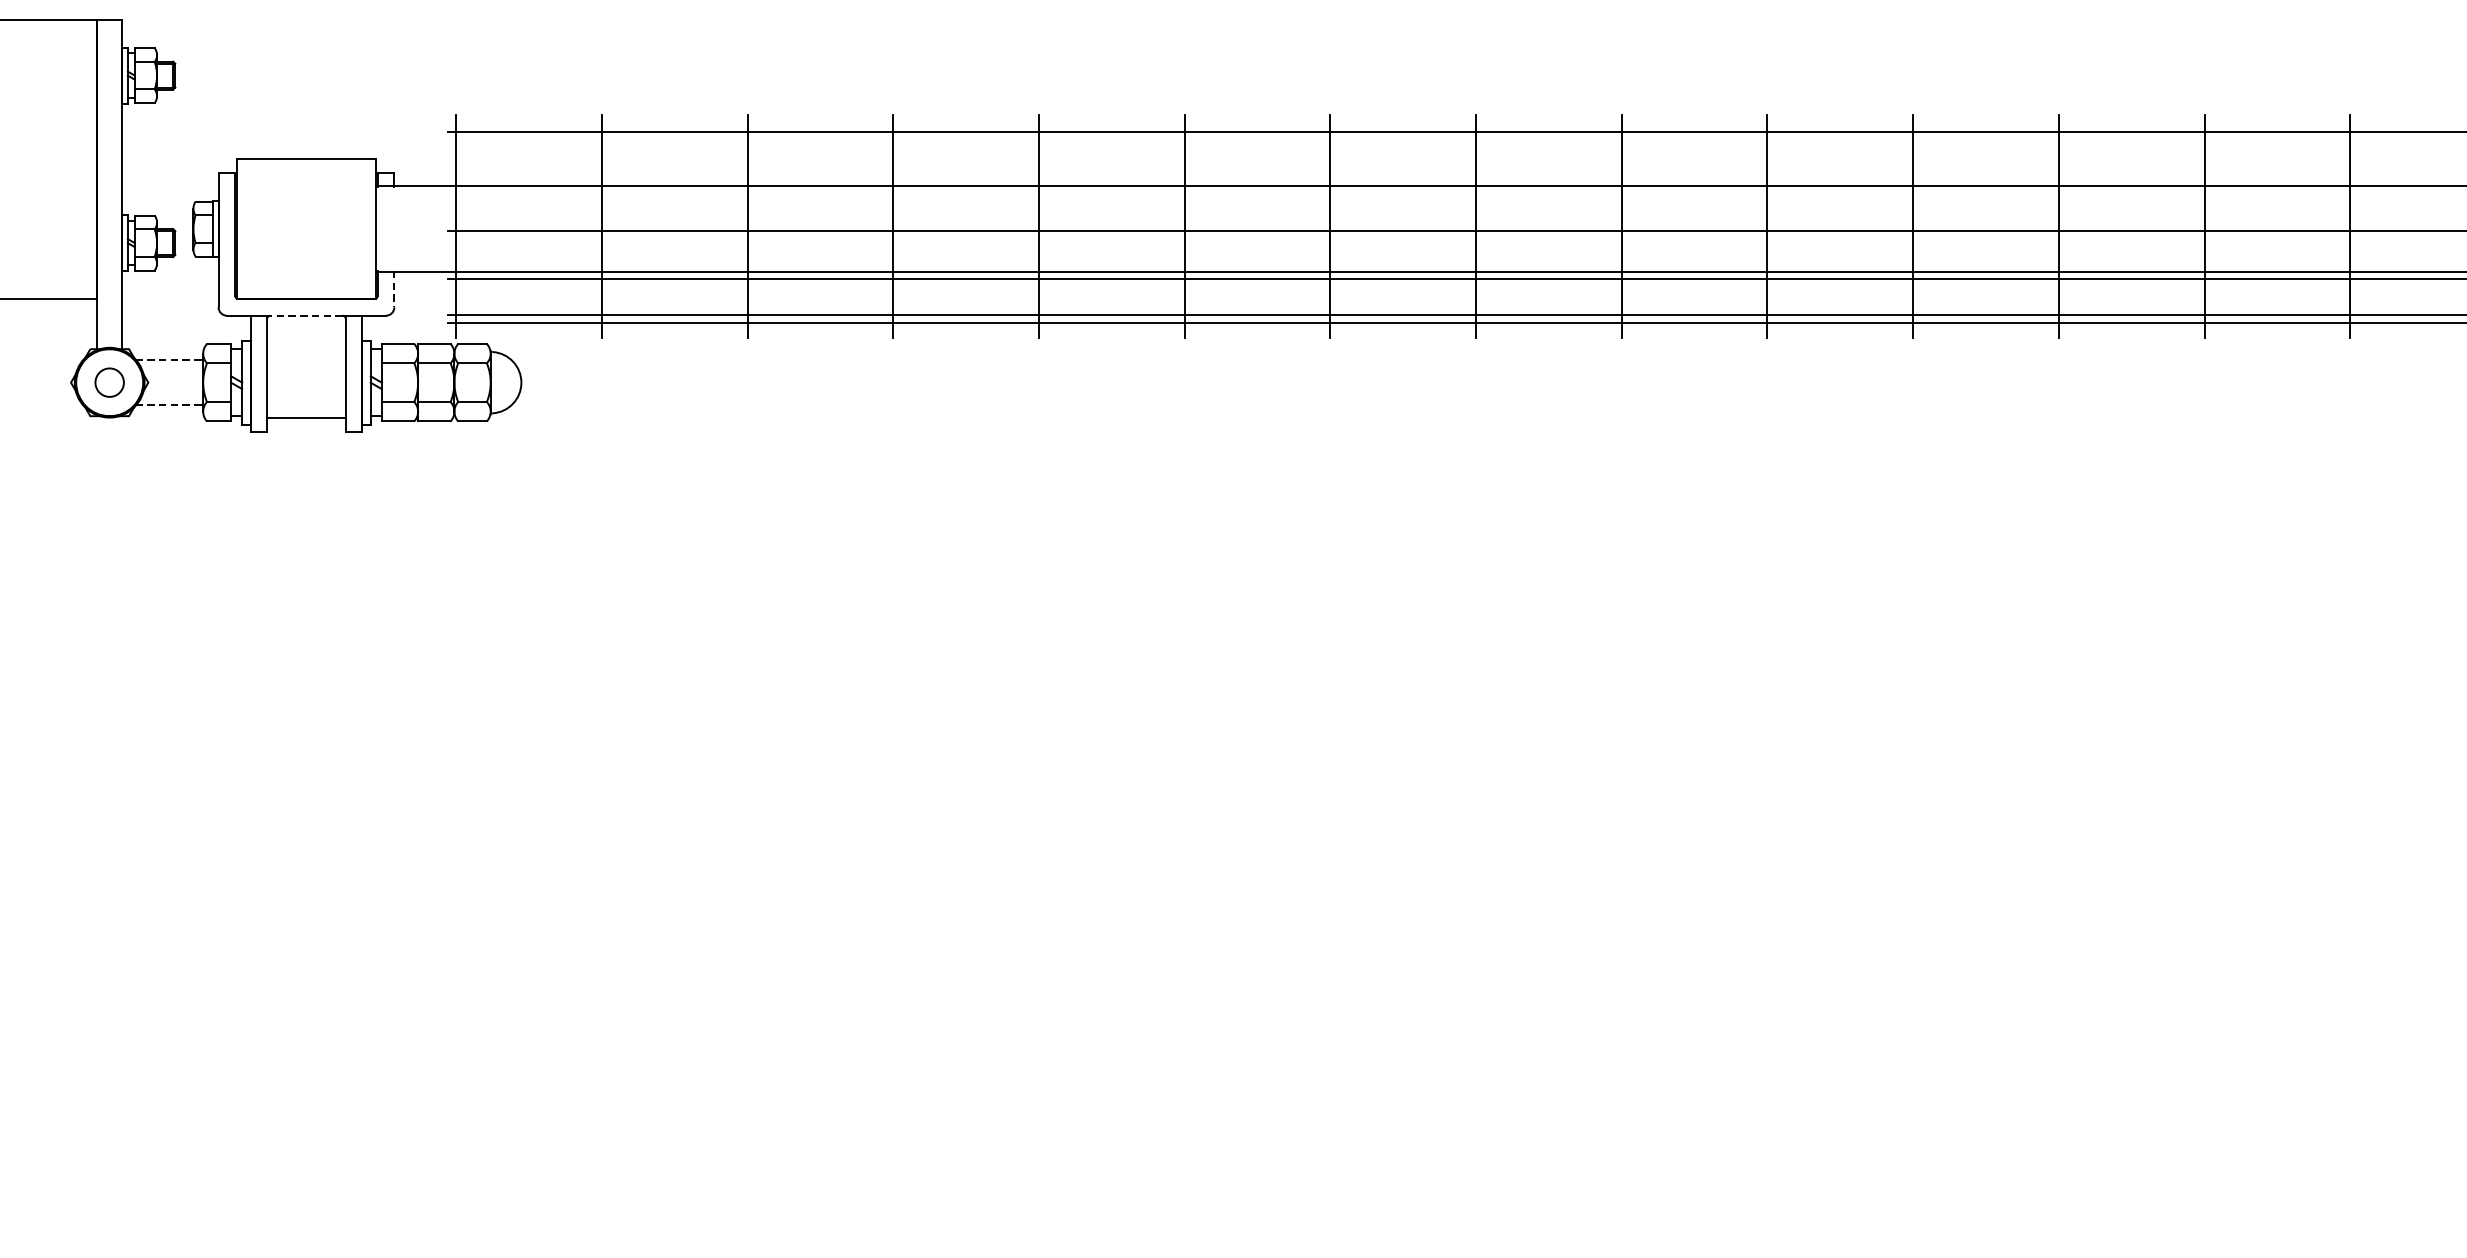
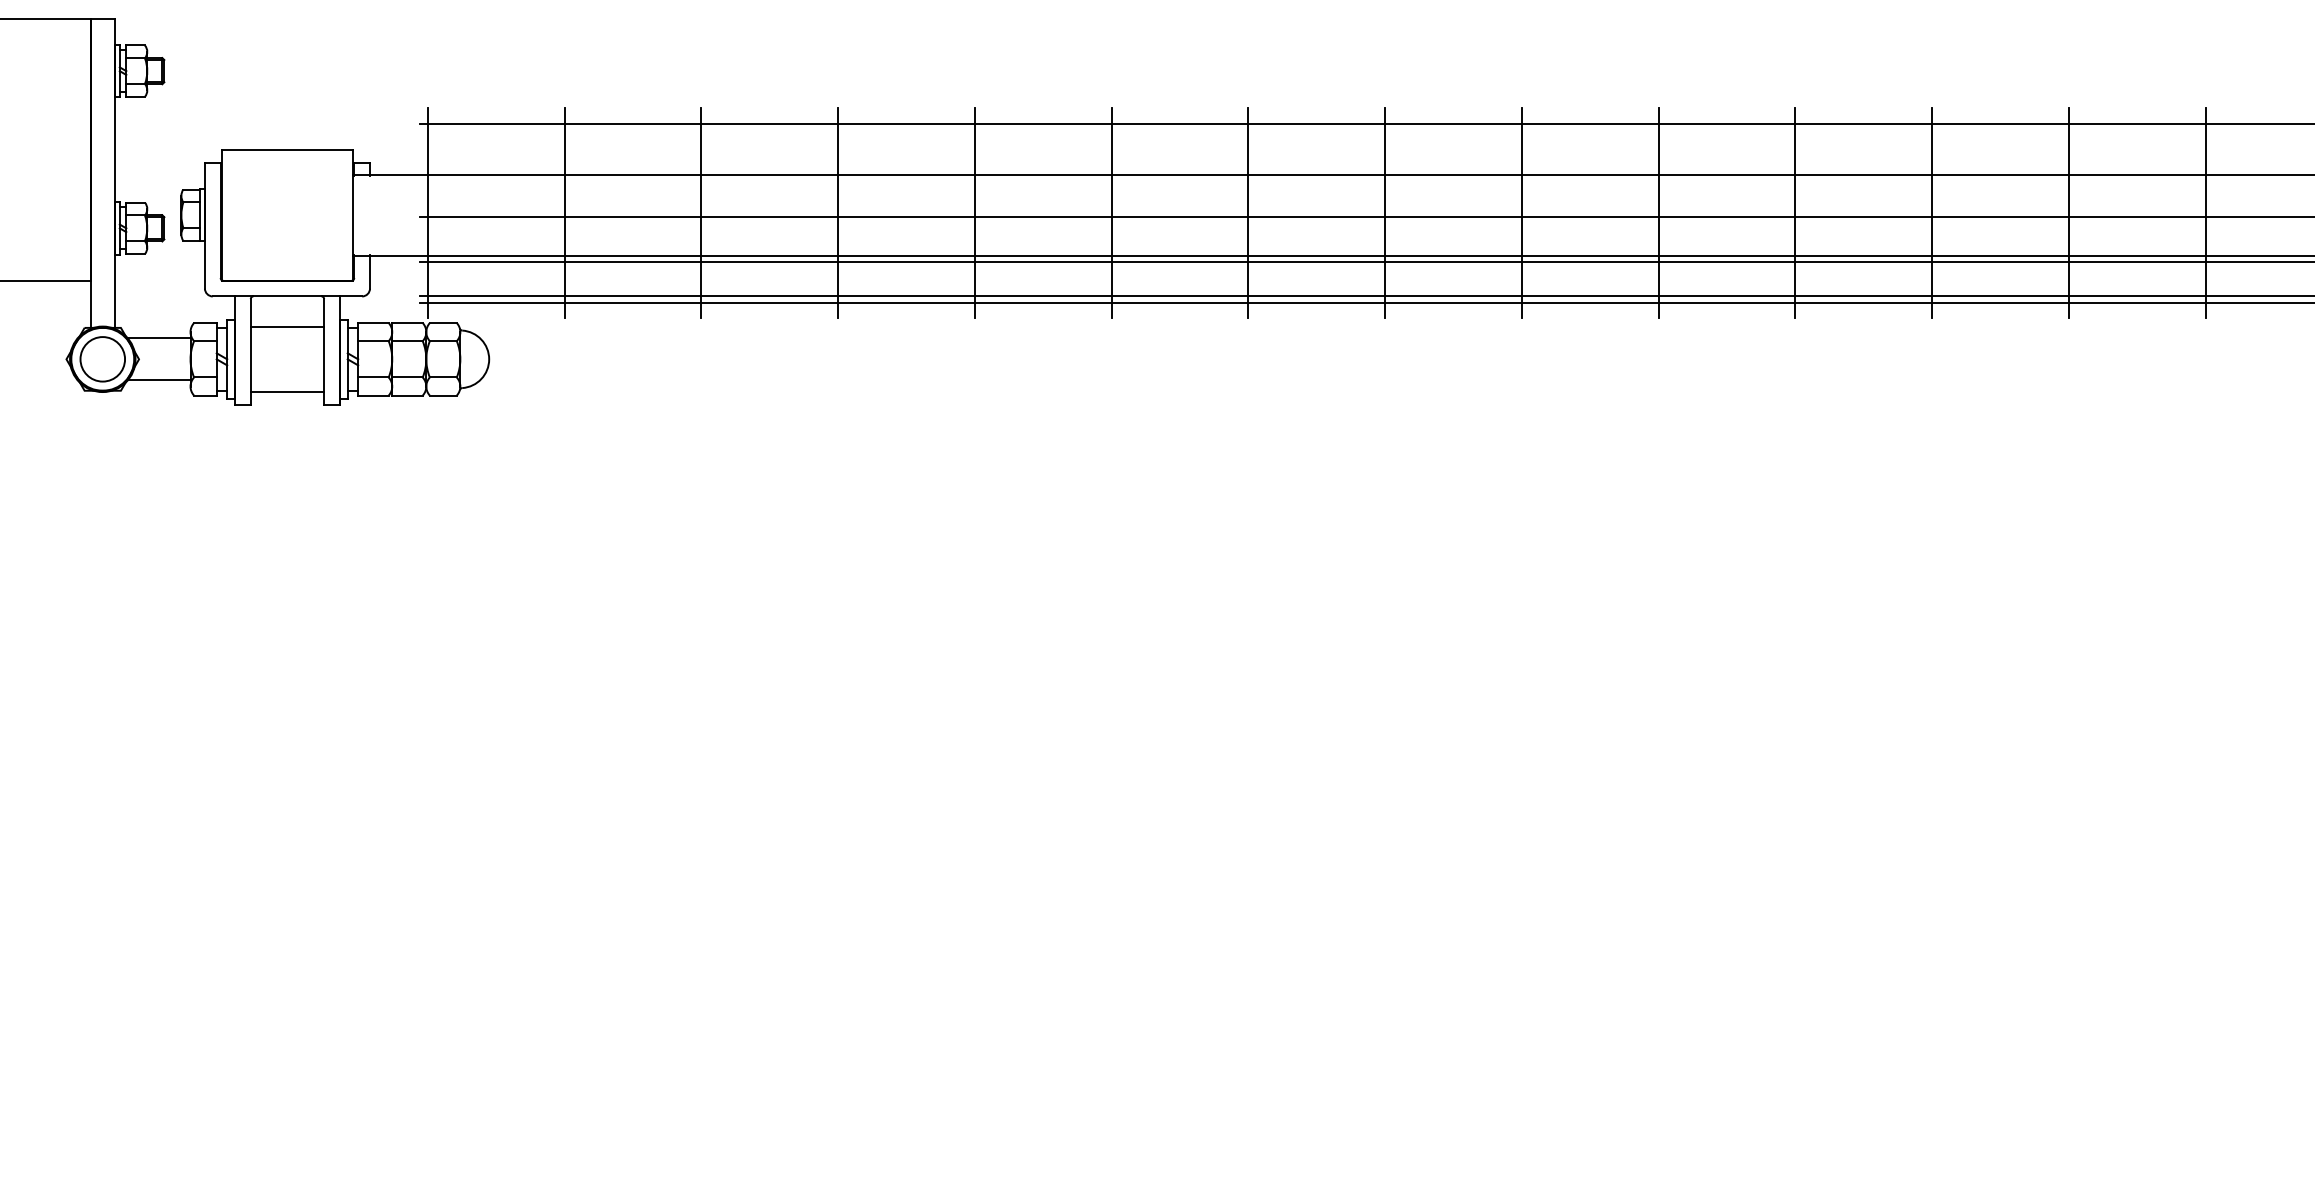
line: (393, 290) -> (369, 272), dashed -> solid
line: (305, 315) -> (286, 296), dashed -> solid
line: (306, 347) -> (287, 326), added
line: (169, 360) -> (158, 338), dashed -> solid
circle: (109, 382) -> (102, 359), size x1.67
line: (169, 405) -> (158, 380), dashed -> solid

